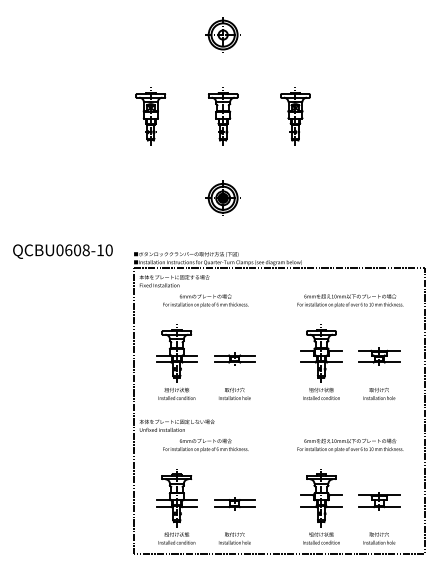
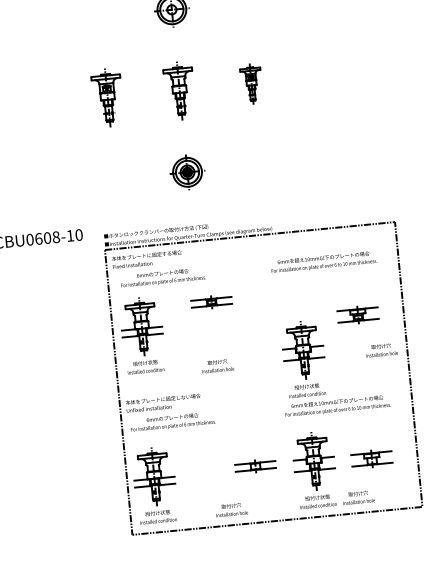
part: (295, 116) -> (251, 83), size x0.7
text: (205, 300) -> (162, 277), moved
part: (234, 358) -> (211, 301), moved
part: (176, 361) -> (142, 334), moved
part: (321, 361) -> (304, 358), moved
text: (379, 393) -> (381, 349), moved
text: (205, 444) -> (172, 421), moved
part: (234, 503) -> (255, 466), moved
part: (176, 506) -> (154, 485), moved
text: (379, 538) -> (358, 497), moved

